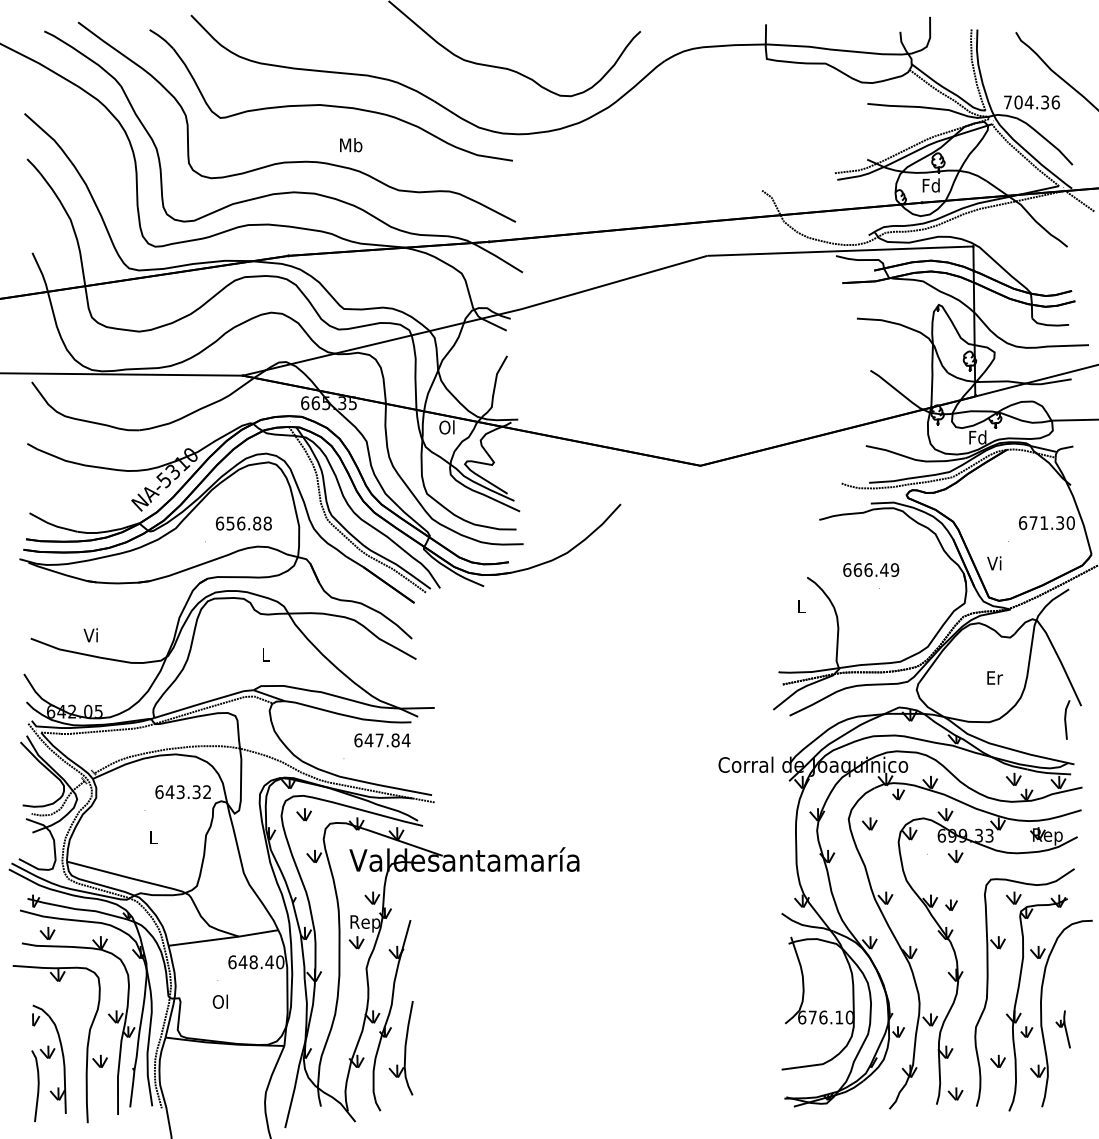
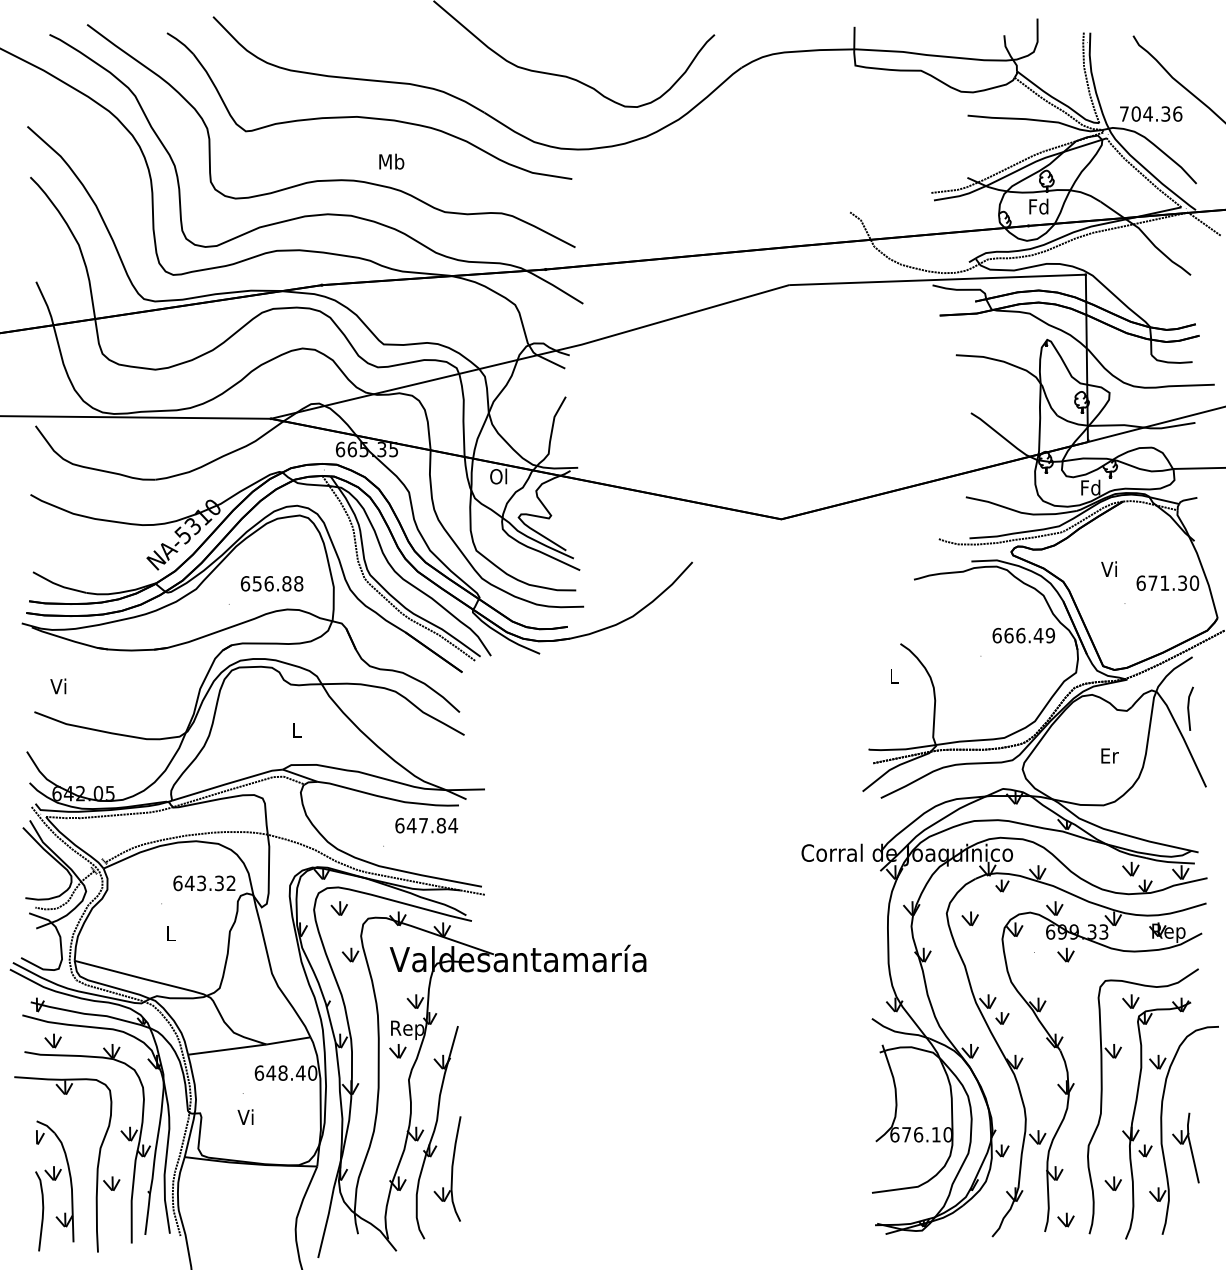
text: (993, 562) -> (1108, 568), moved
text: (870, 569) -> (1023, 635), moved
text: (90, 635) -> (58, 686), moved
line: (1066, 719) -> (1189, 708), moved
part: (951, 905) -> (1002, 1018), moved
text: (220, 1002) -> (245, 1117), Ol -> Vi
part: (1062, 1028) -> (1185, 1147), size x1.67

